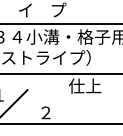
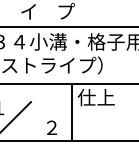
line: (63, 99) -> (71, 112), added

